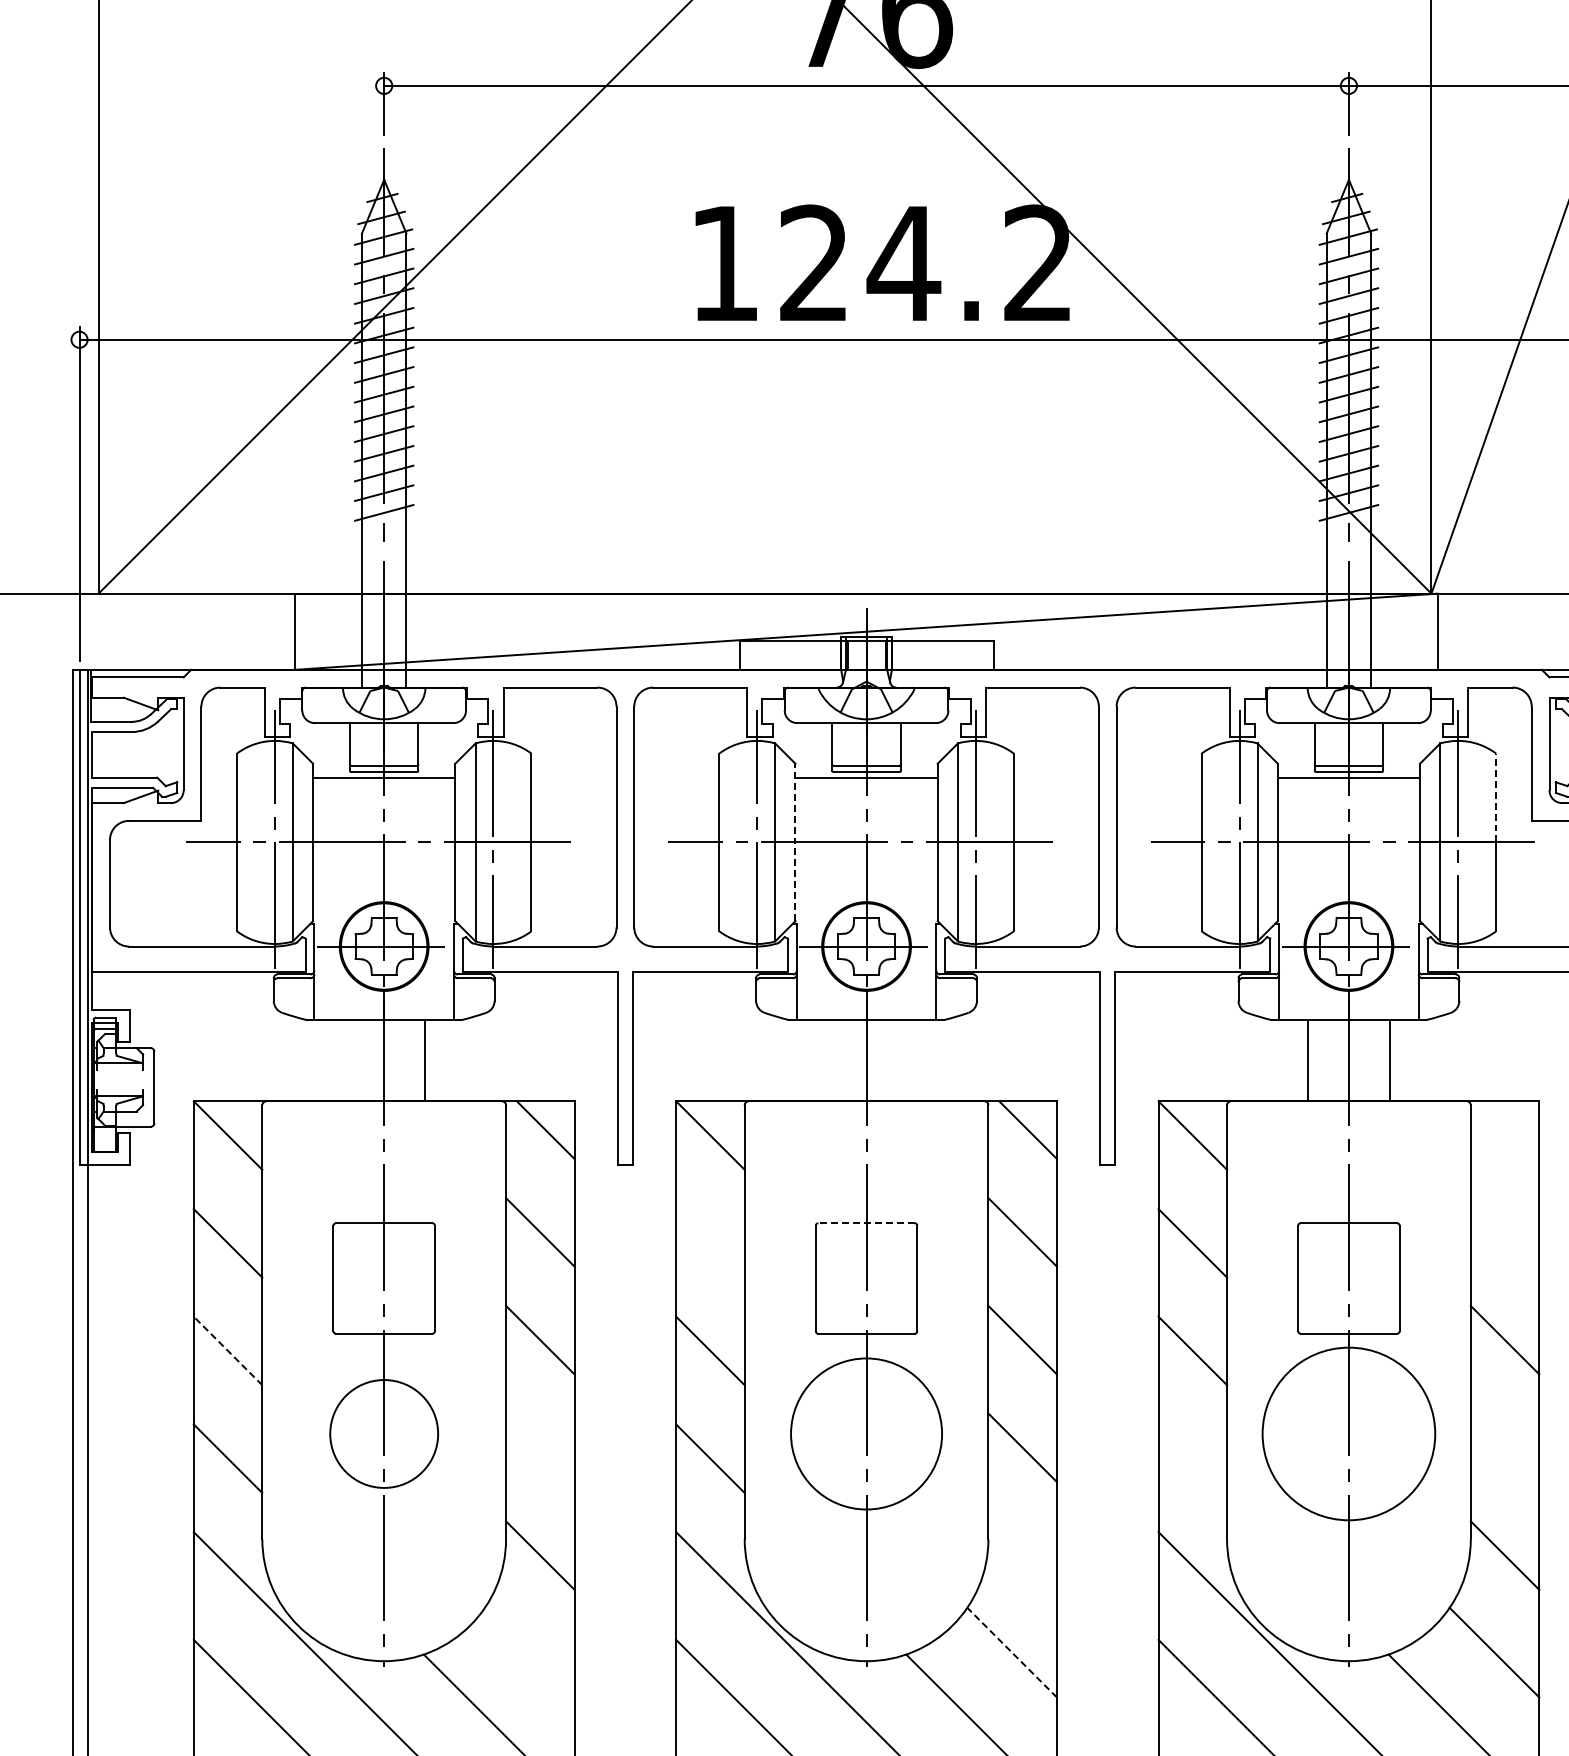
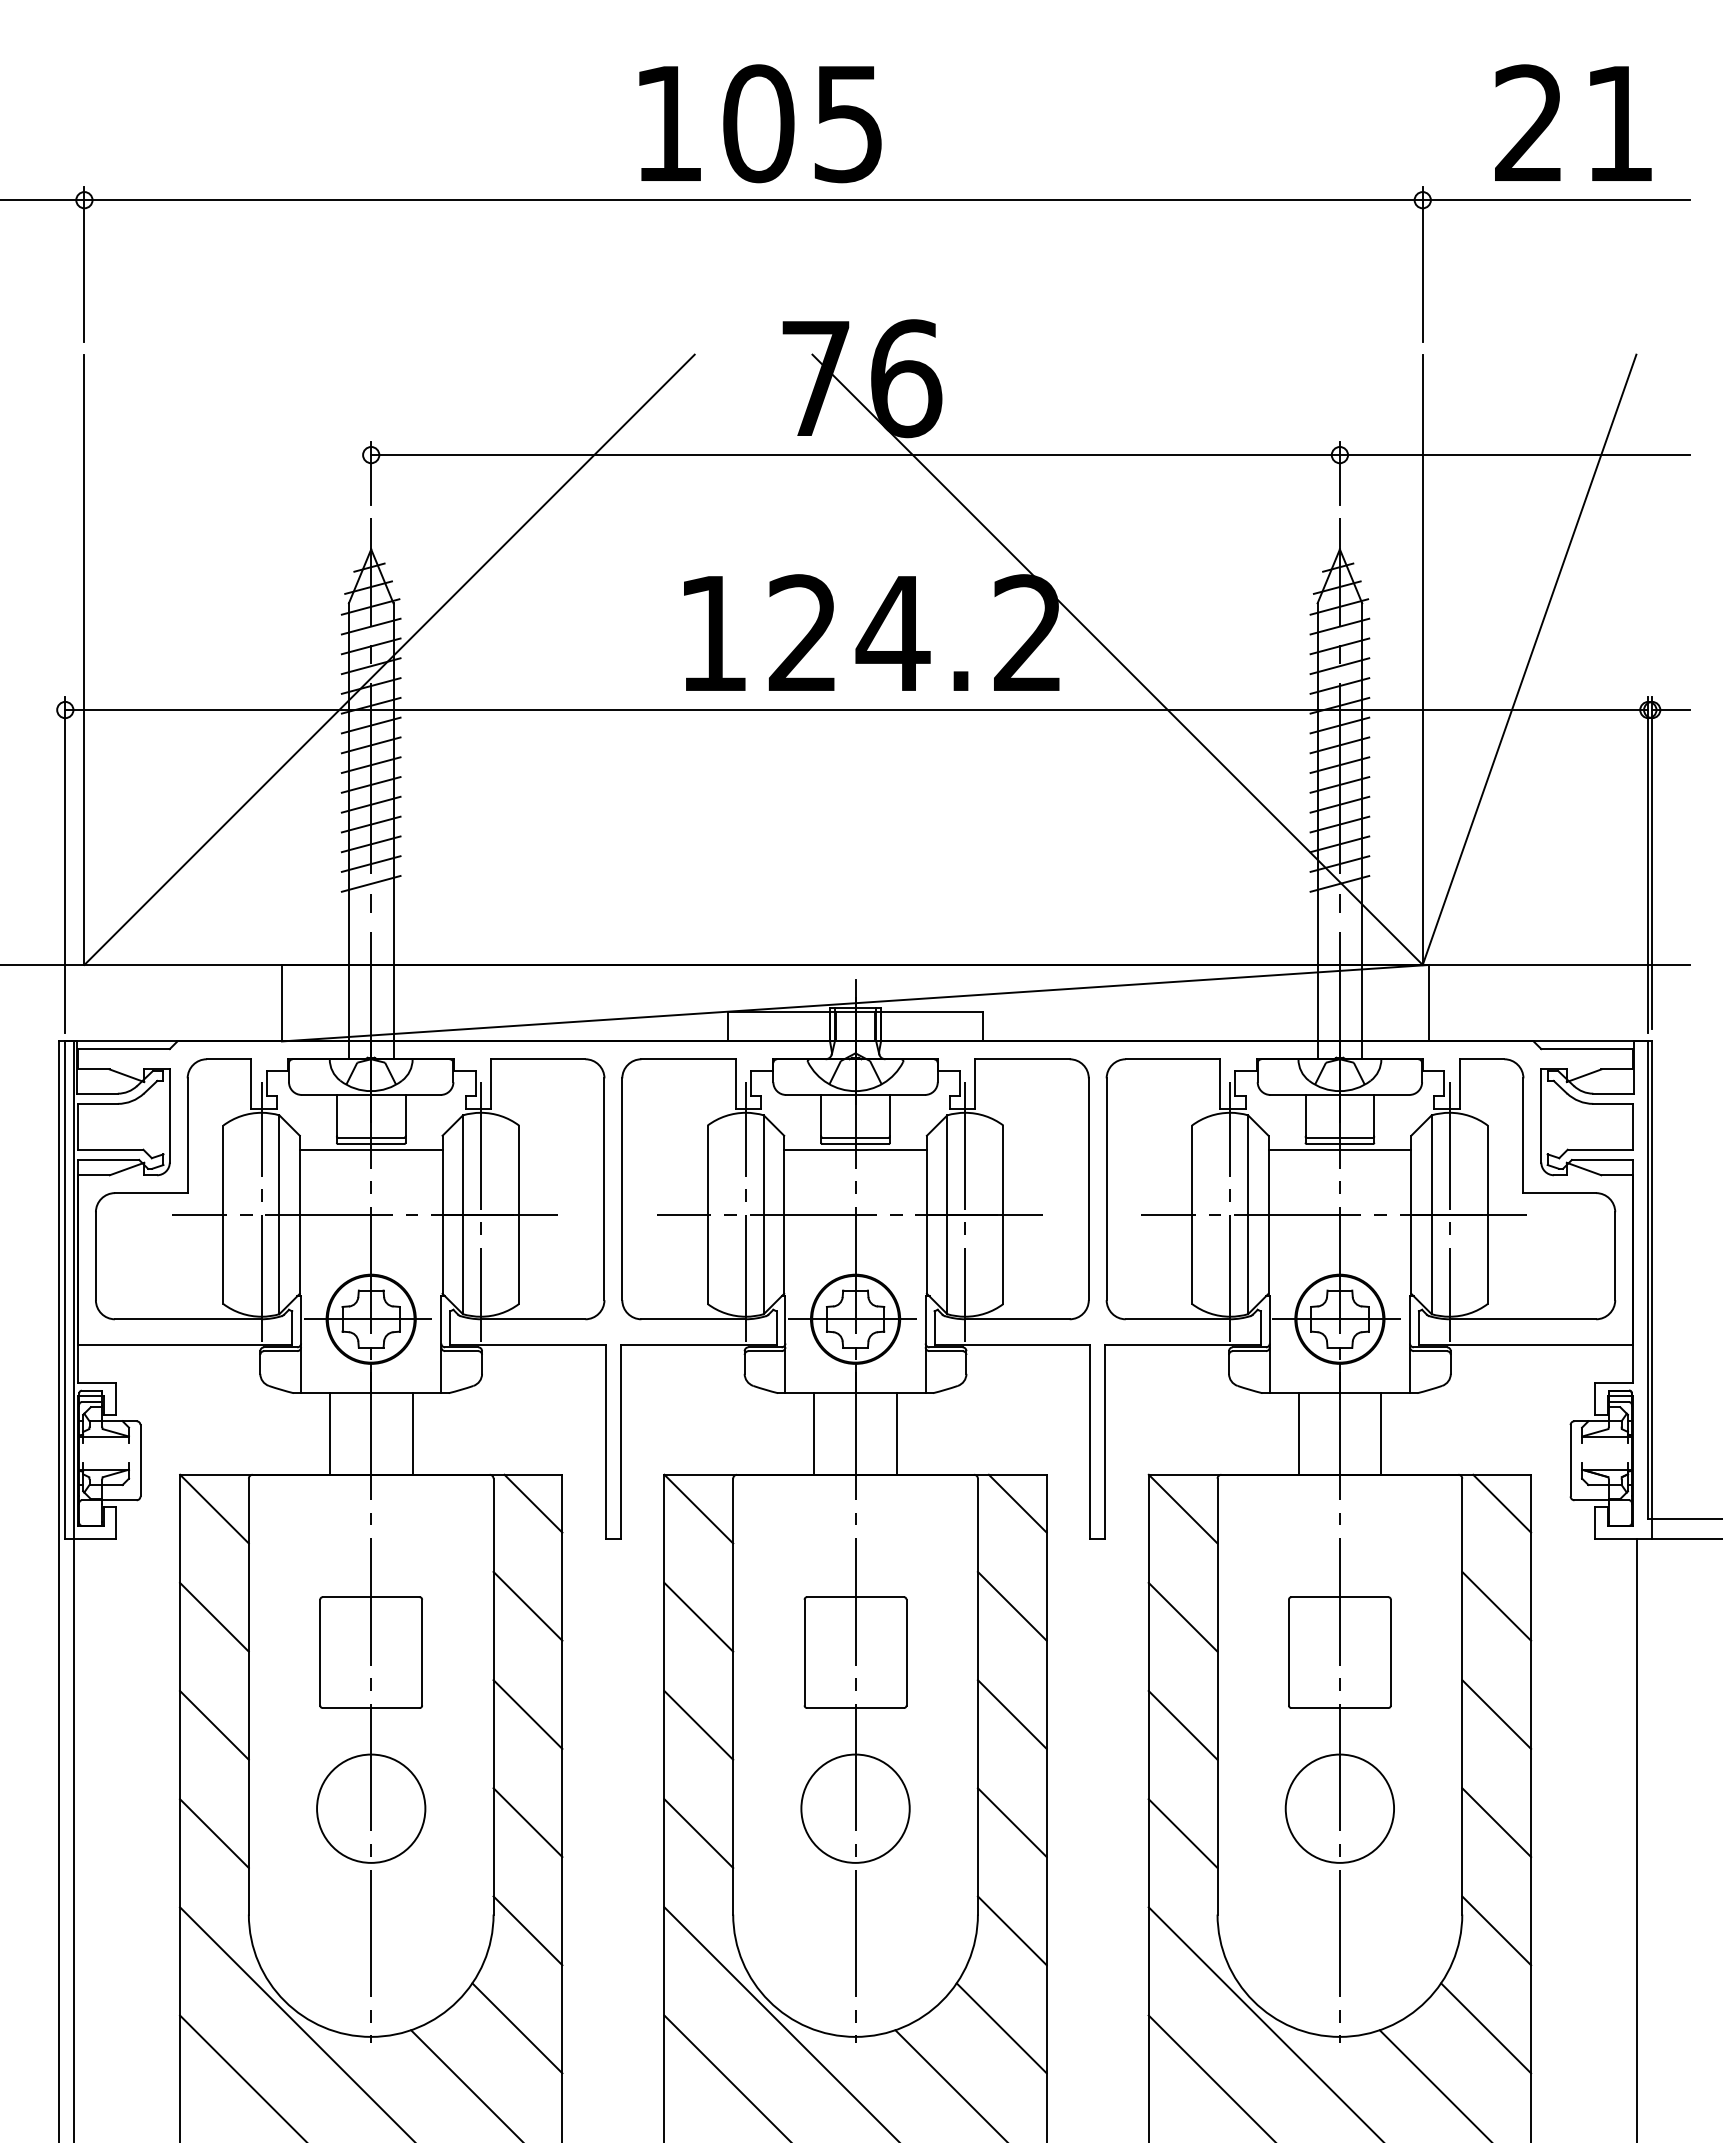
line: (1495, 798) -> (1487, 1170), dashed -> solid
line: (795, 842) -> (784, 1214), dashed -> solid
line: (342, 1060) -> (329, 1433), added
line: (825, 1060) -> (814, 1433), added
line: (907, 1060) -> (896, 1433), added
line: (1510, 1129) -> (1502, 1503), added
line: (866, 1223) -> (855, 1597), dashed -> solid
line: (1504, 1231) -> (1496, 1605), added
line: (710, 1242) -> (698, 1616), added
line: (228, 1351) -> (214, 1725), dashed -> solid
circle: (866, 1433) -> (855, 1808), size x0.71
circle: (1348, 1433) -> (1339, 1808), size x0.62
line: (539, 1447) -> (527, 1822), added
line: (1504, 1447) -> (1496, 1822), added
line: (1192, 1458) -> (1182, 1833), added
line: (1021, 1555) -> (1011, 1930), added
line: (529, 1652) -> (517, 2028), added
line: (1011, 1652) -> (1001, 2028), dashed -> solid

